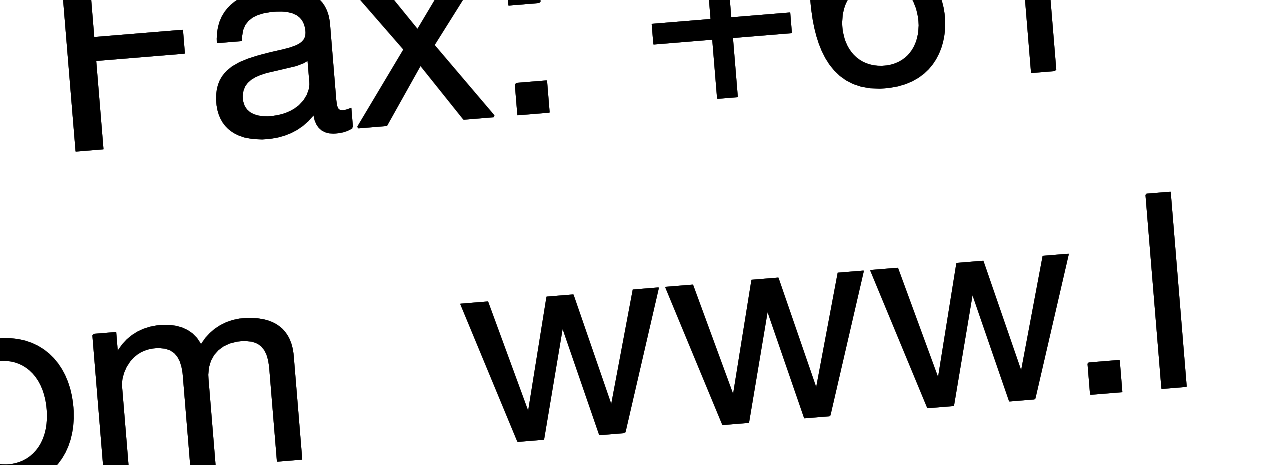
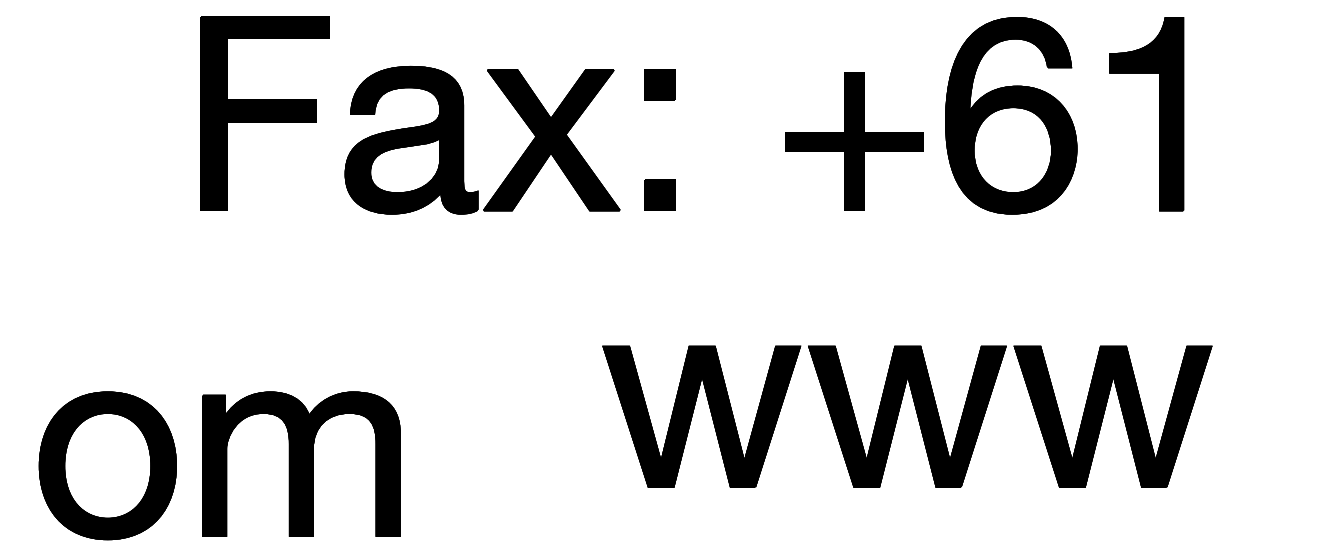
part: (1165, 289) -> (1275, 438), removed
part: (762, 345) -> (899, 412), moved
part: (1104, 377) -> (1207, 520), removed

